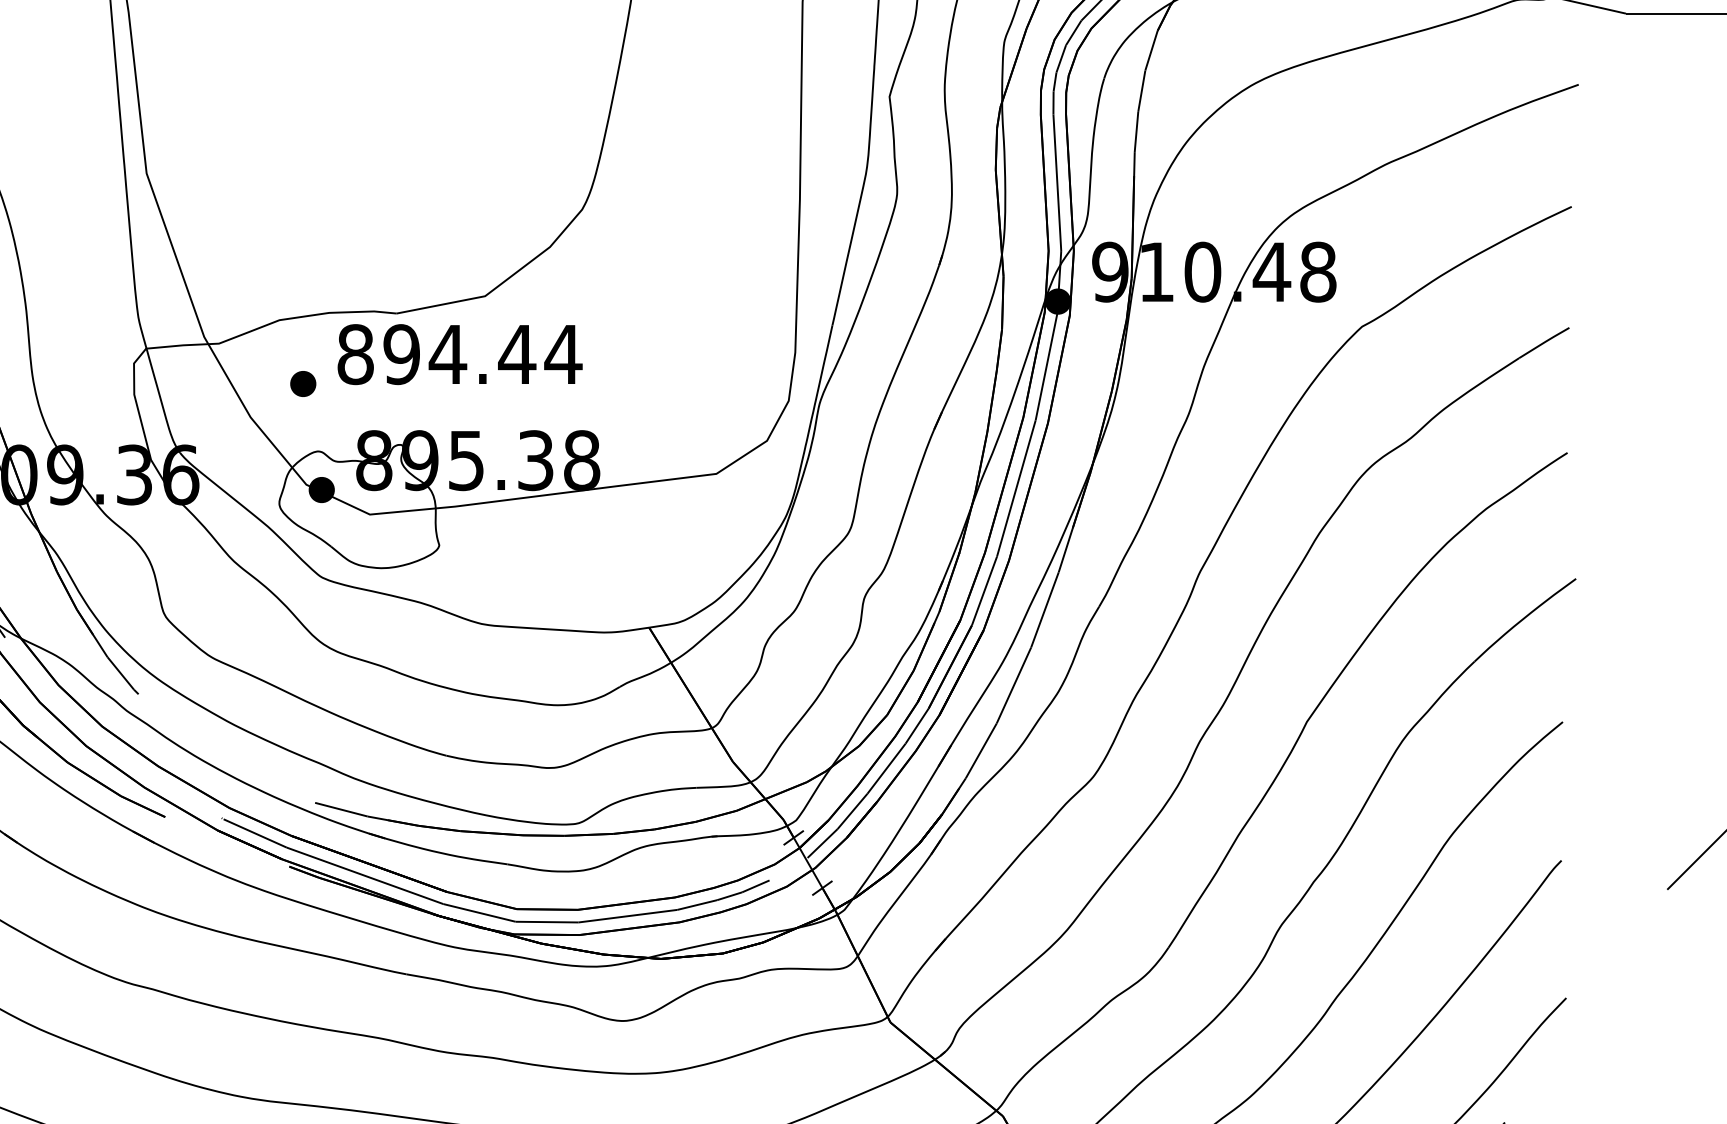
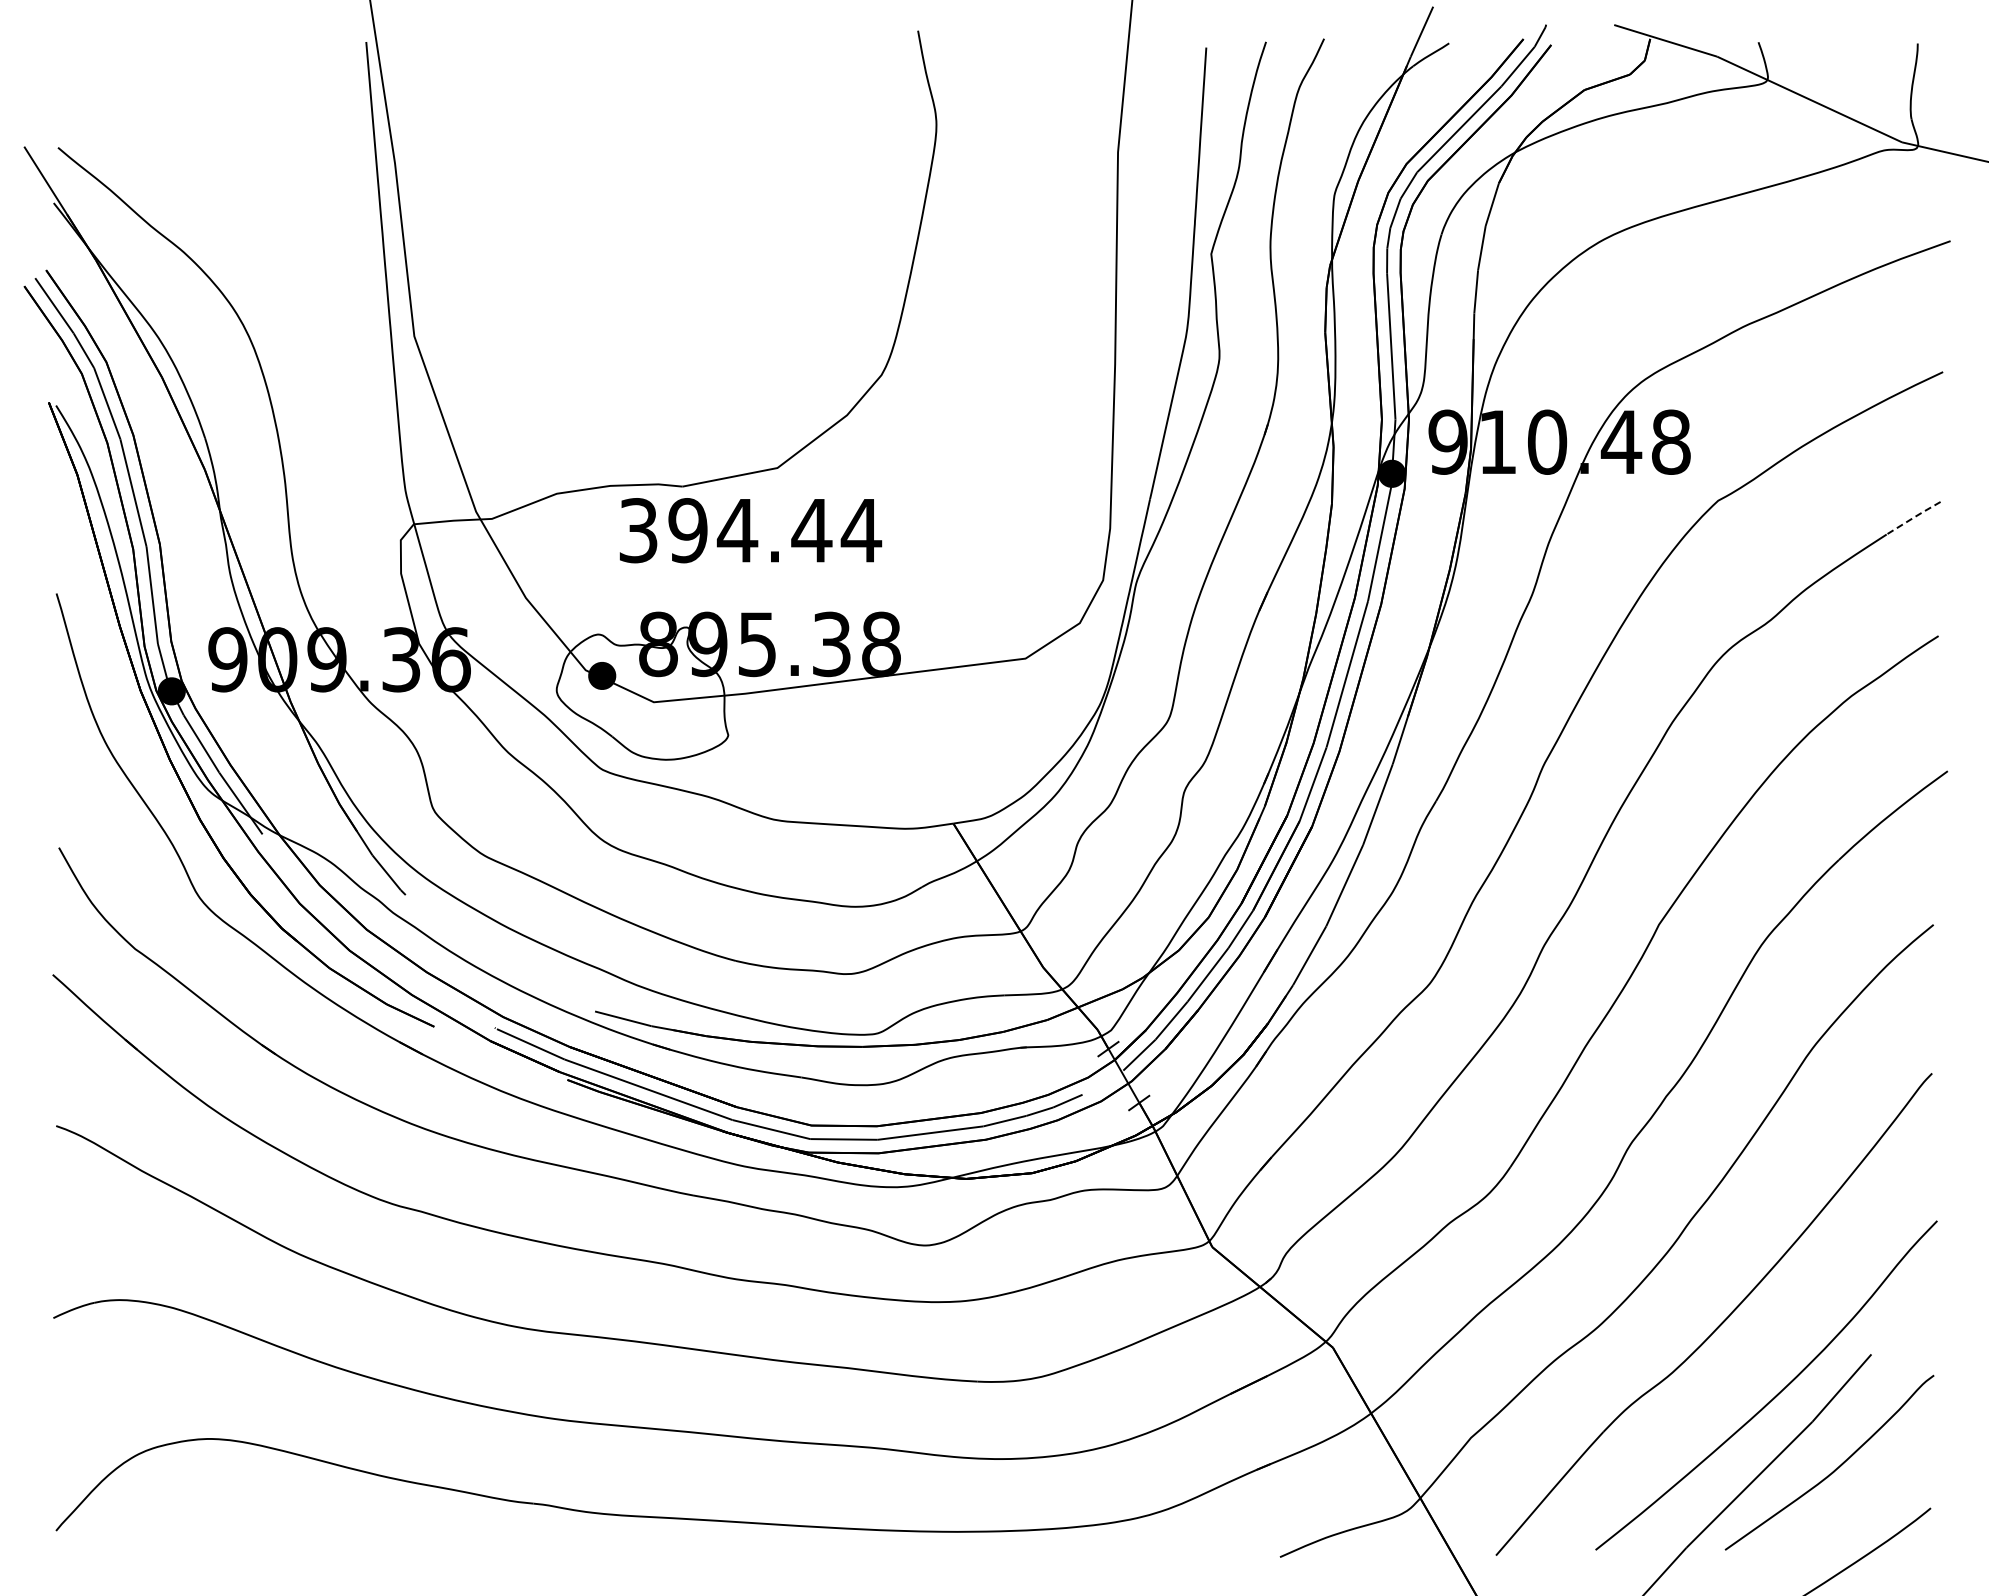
line: (1545, 342) -> (1914, 517), solid -> dashed
text: (355, 354) -> (638, 530), 894.44 -> 394.44
part: (303, 384) -> (582, 562), removed

